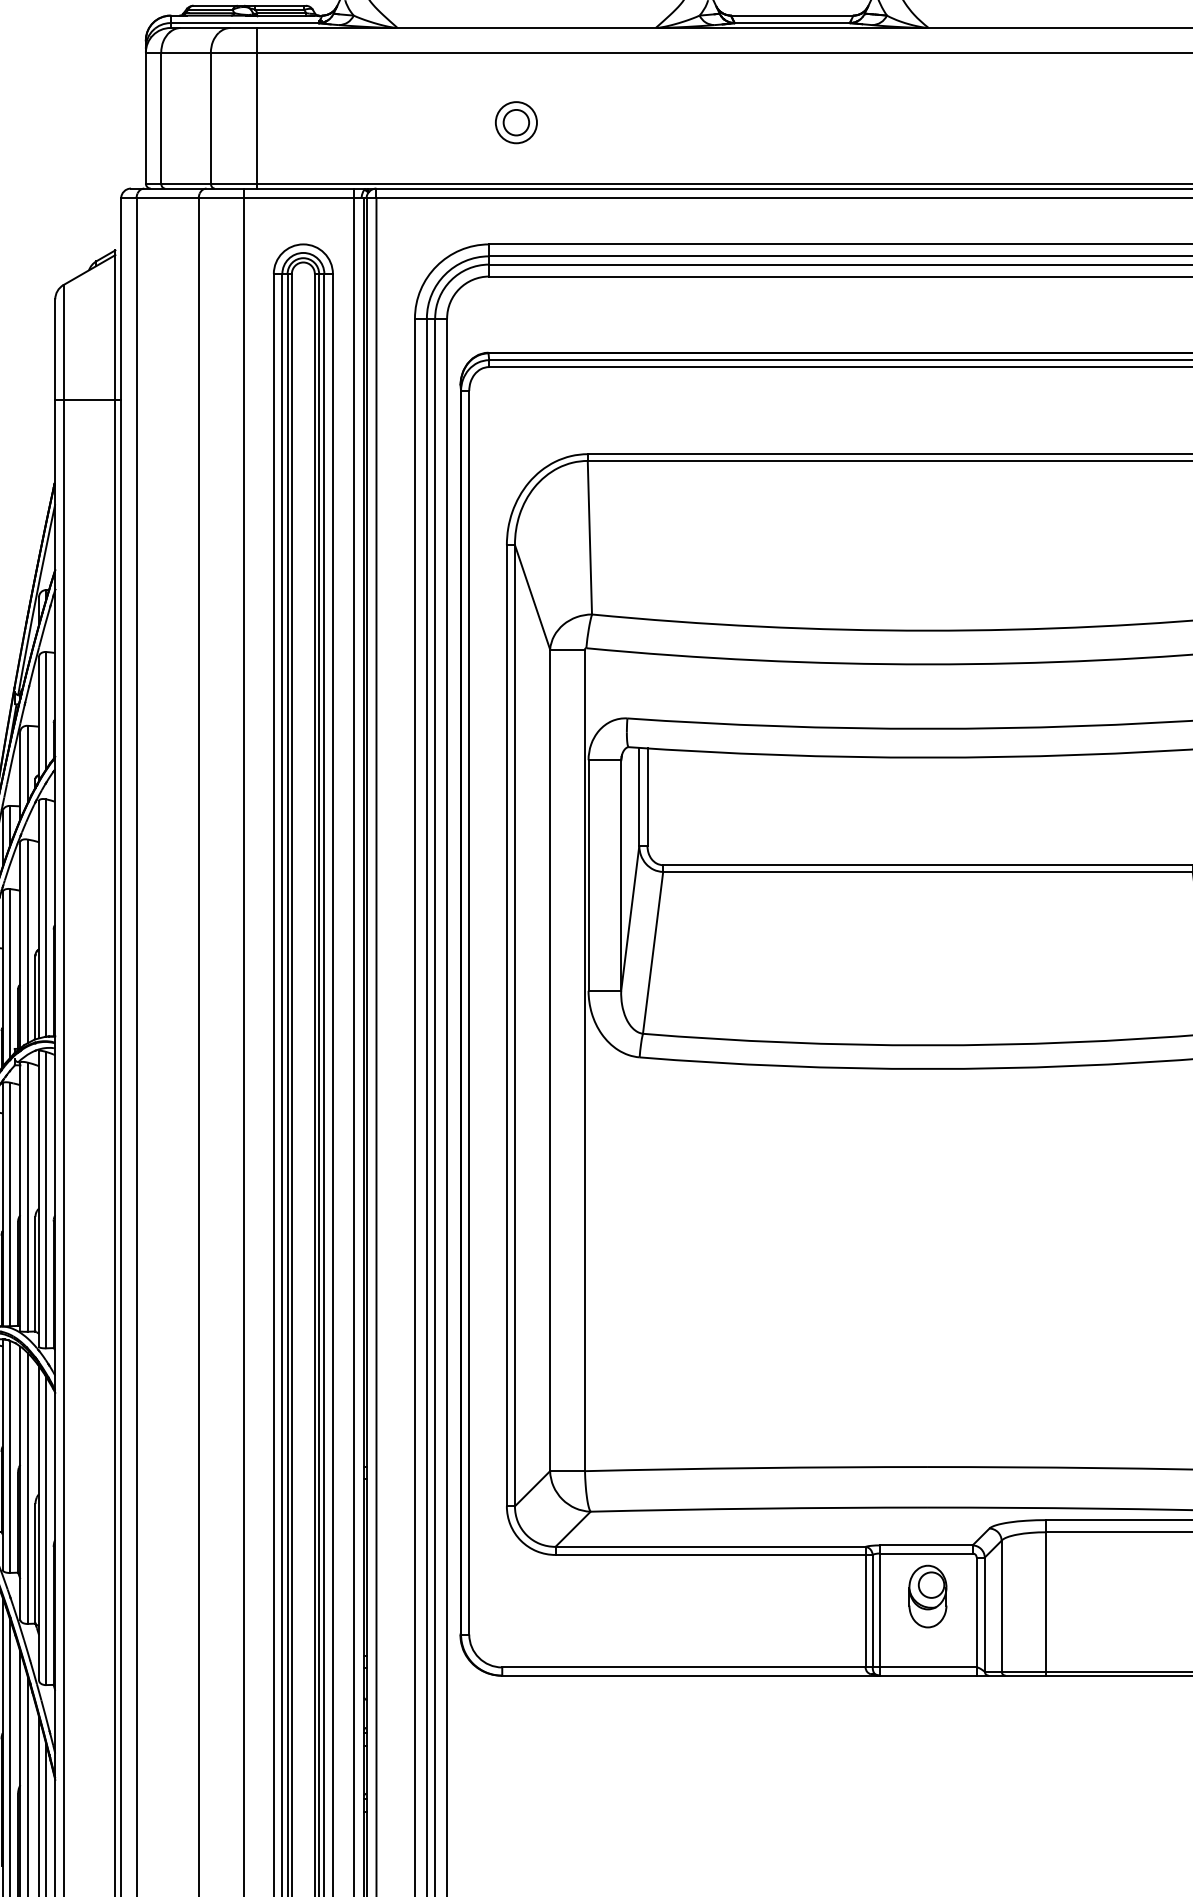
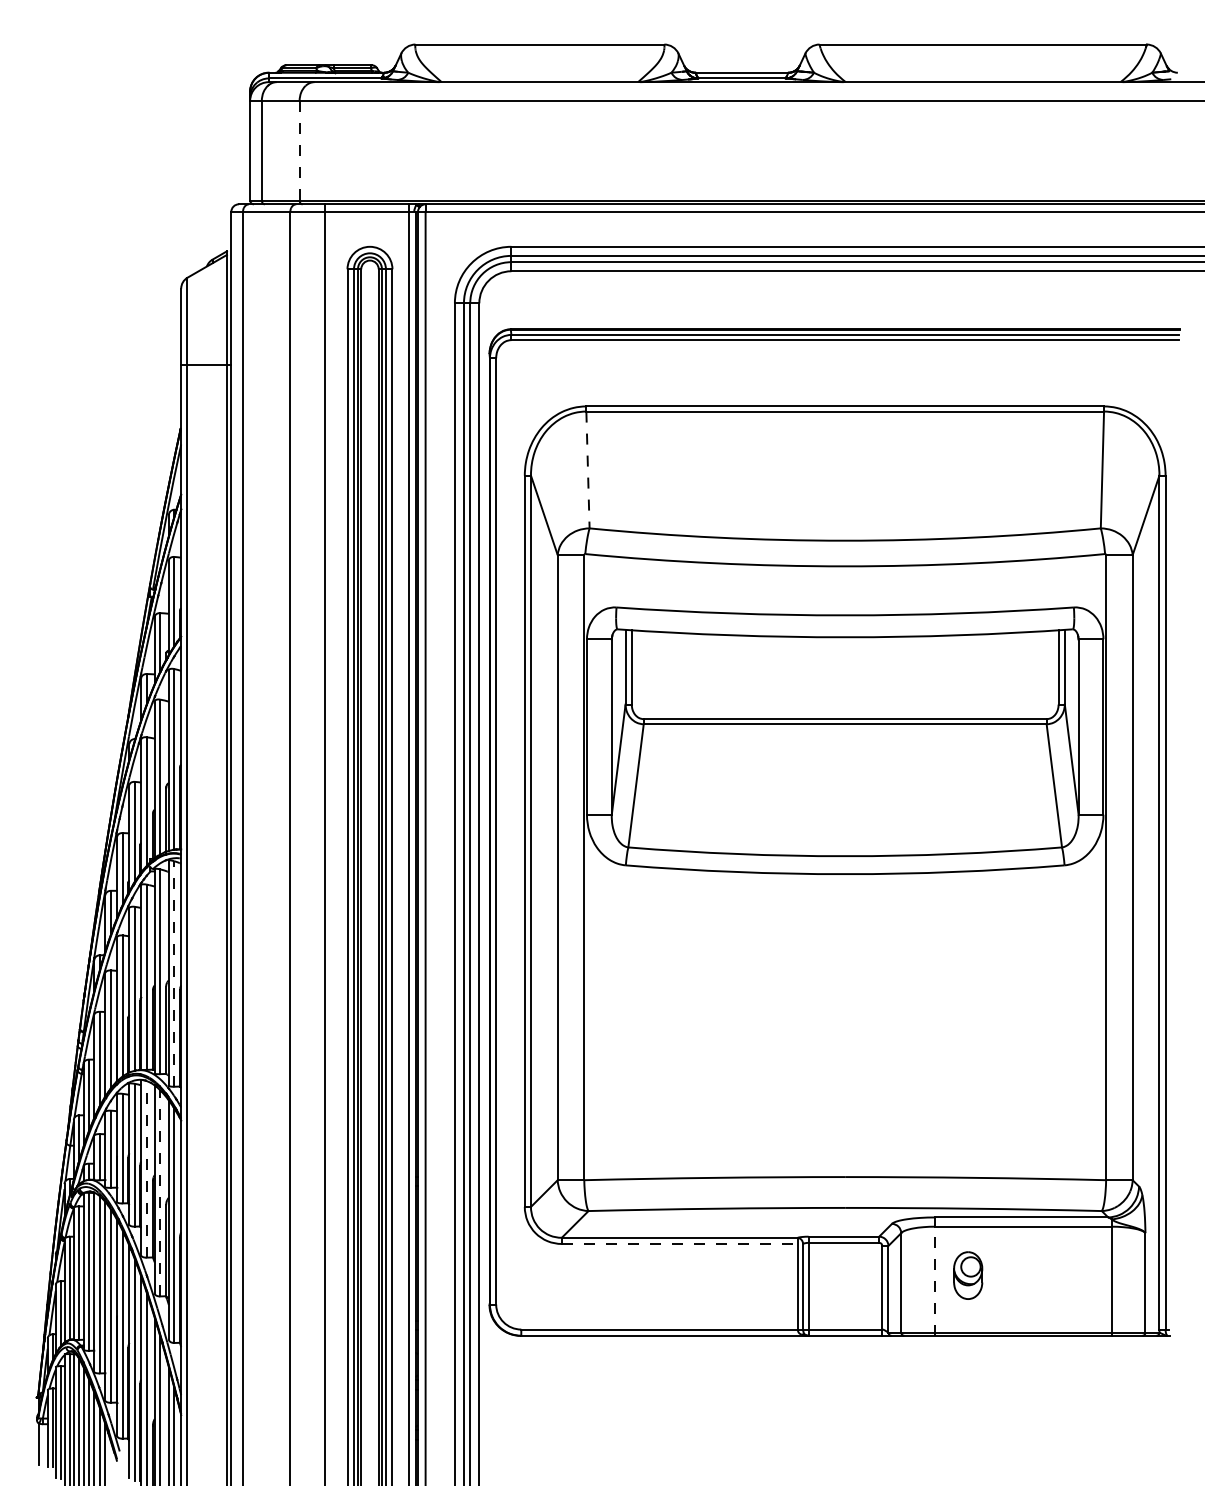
line: (256, 108) -> (334, 143), removed
line: (210, 117) -> (299, 150), solid -> dashed
part: (515, 121) -> (531, 153), removed
line: (589, 538) -> (587, 470), solid -> dashed
line: (46, 1200) -> (174, 974), solid -> dashed
line: (9, 1455) -> (146, 1168), solid -> dashed
line: (28, 1487) -> (160, 1192), solid -> dashed
line: (714, 1554) -> (682, 1243), solid -> dashed
part: (928, 1596) -> (968, 1275), moved
line: (1046, 1597) -> (935, 1276), solid -> dashed

